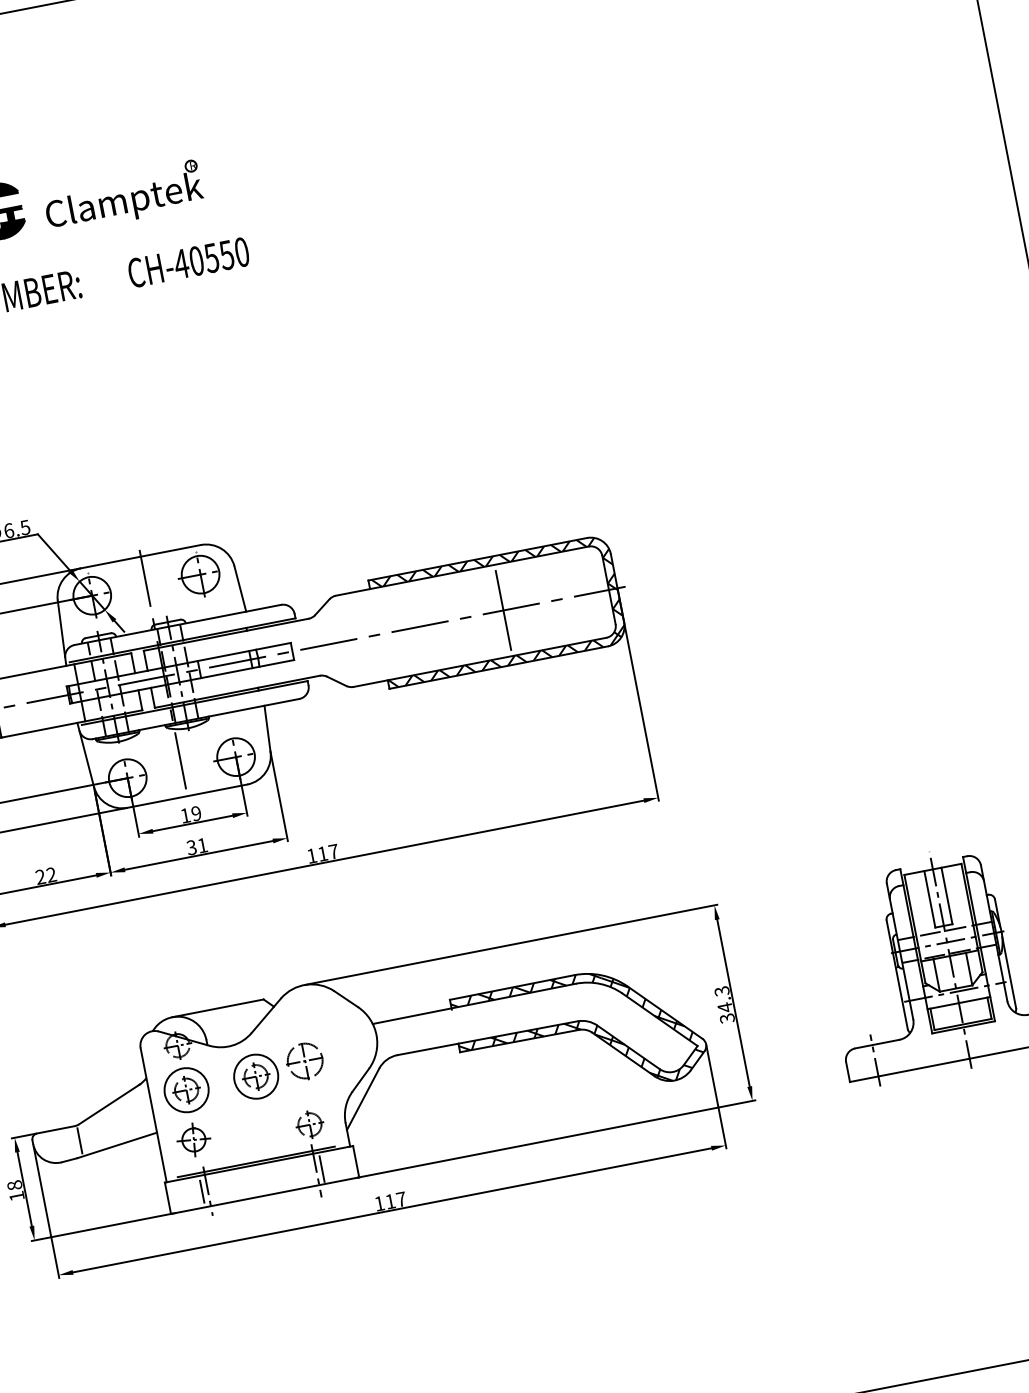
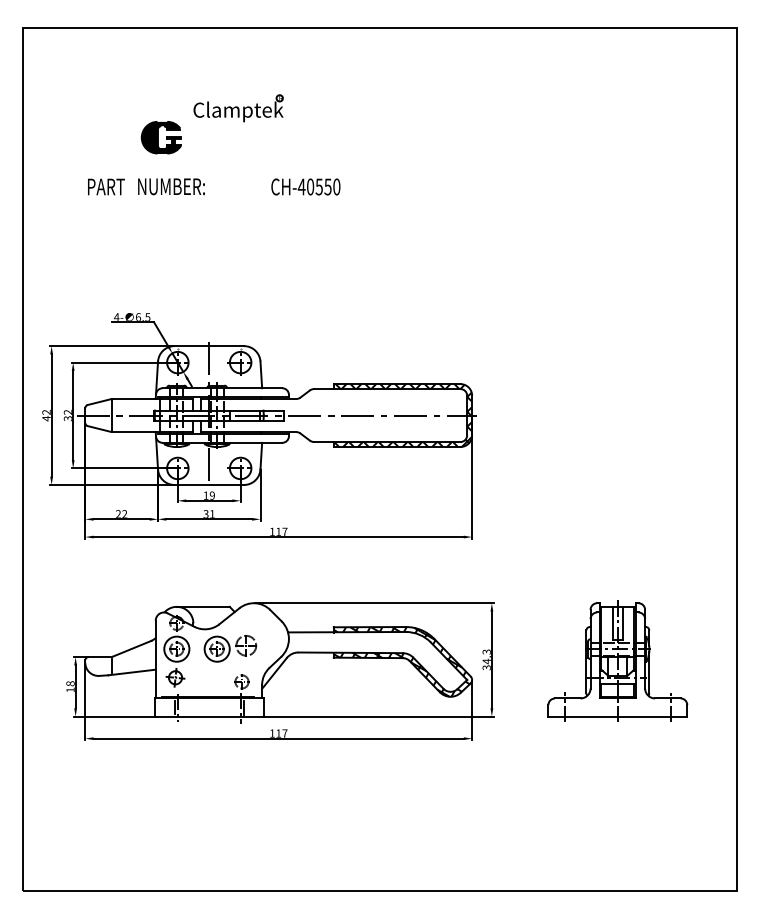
part: (123, 197) -> (238, 108), moved
text: (187, 261) -> (305, 186), moved
line: (504, 610) -> (406, 415), removed

